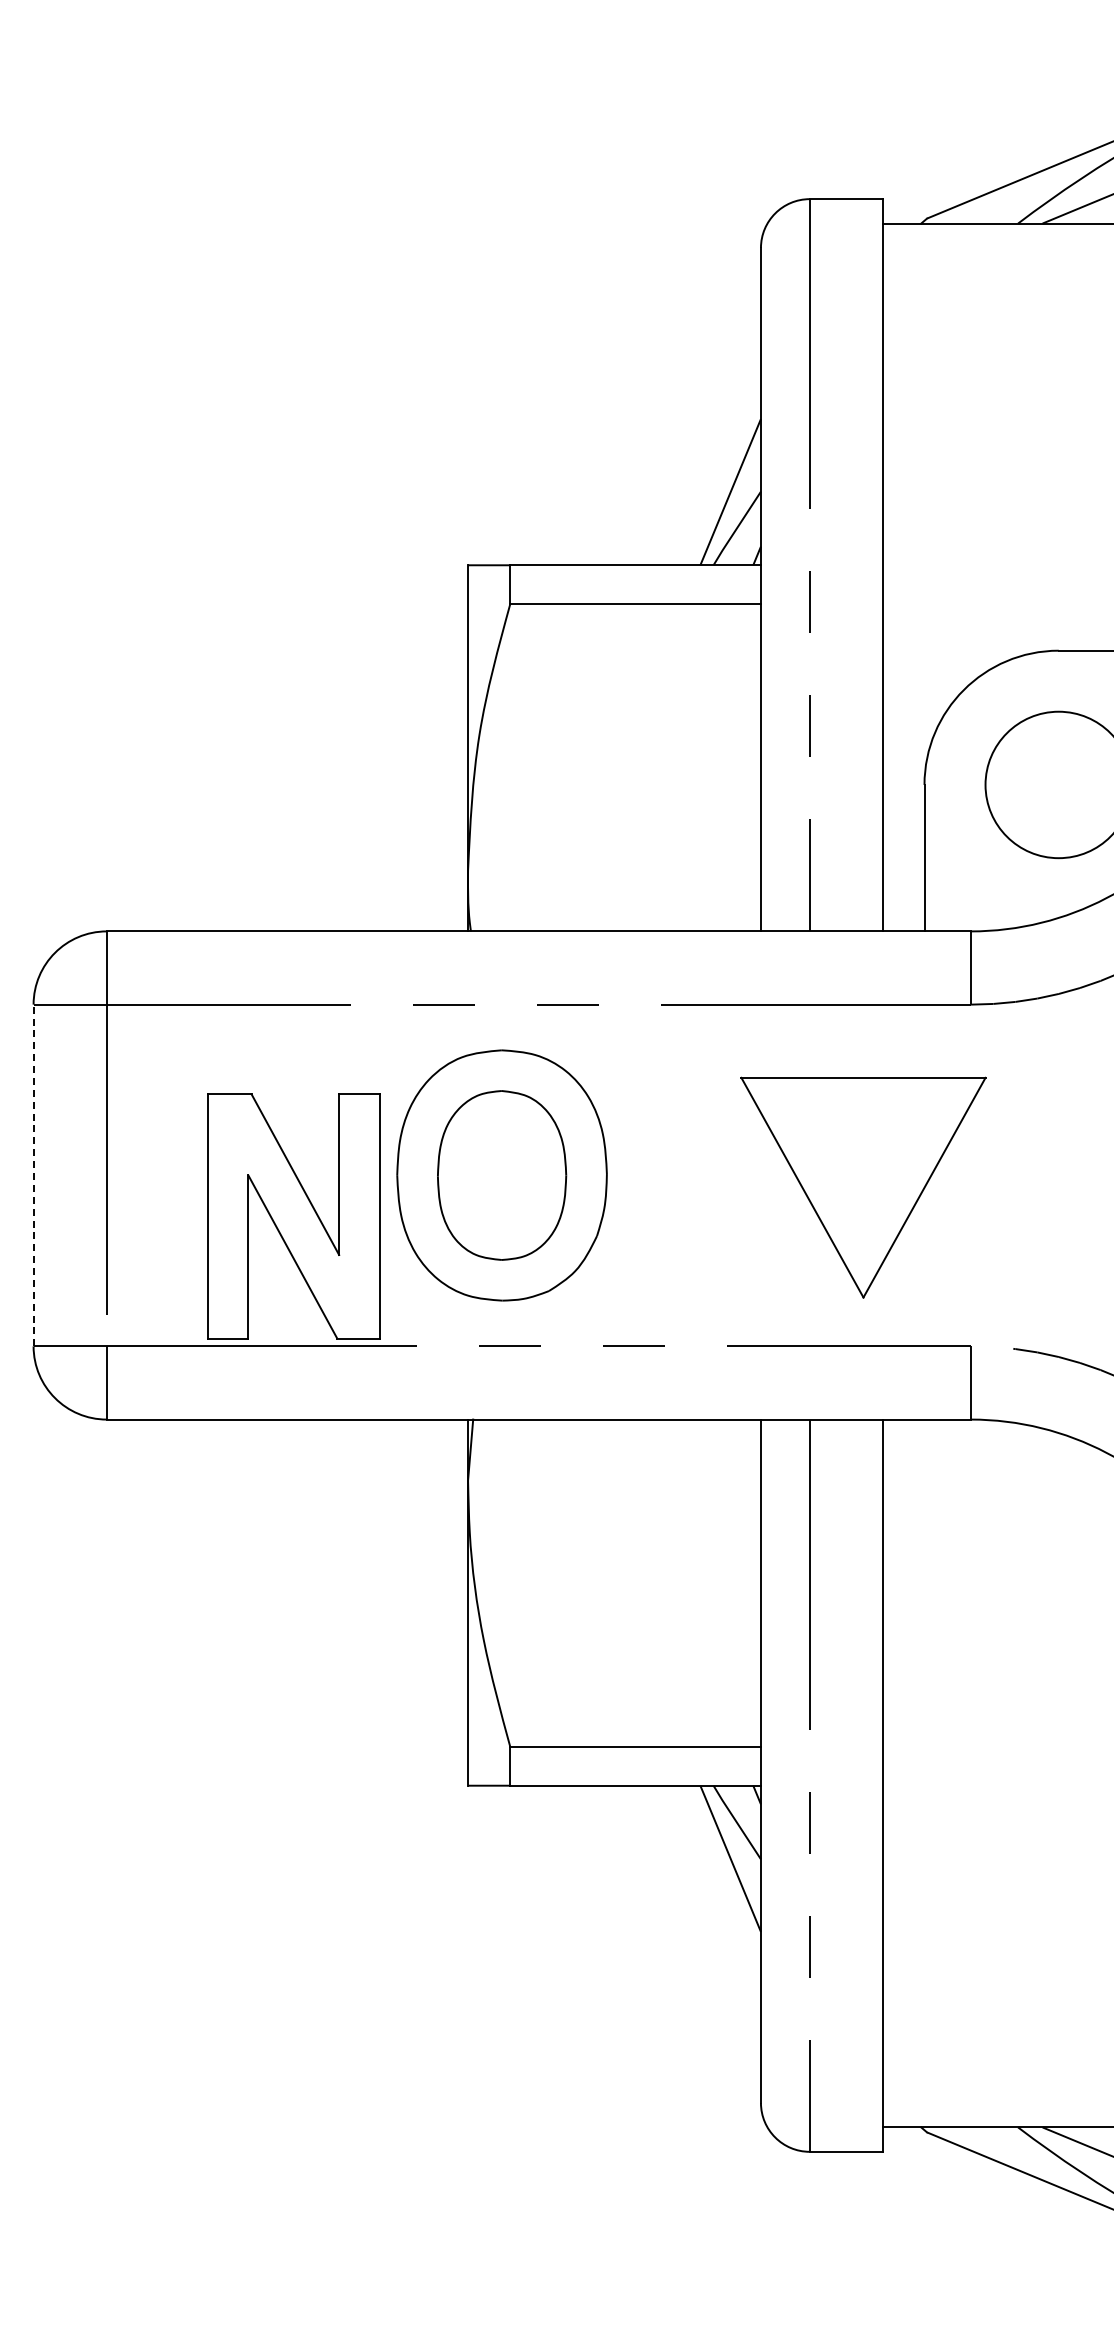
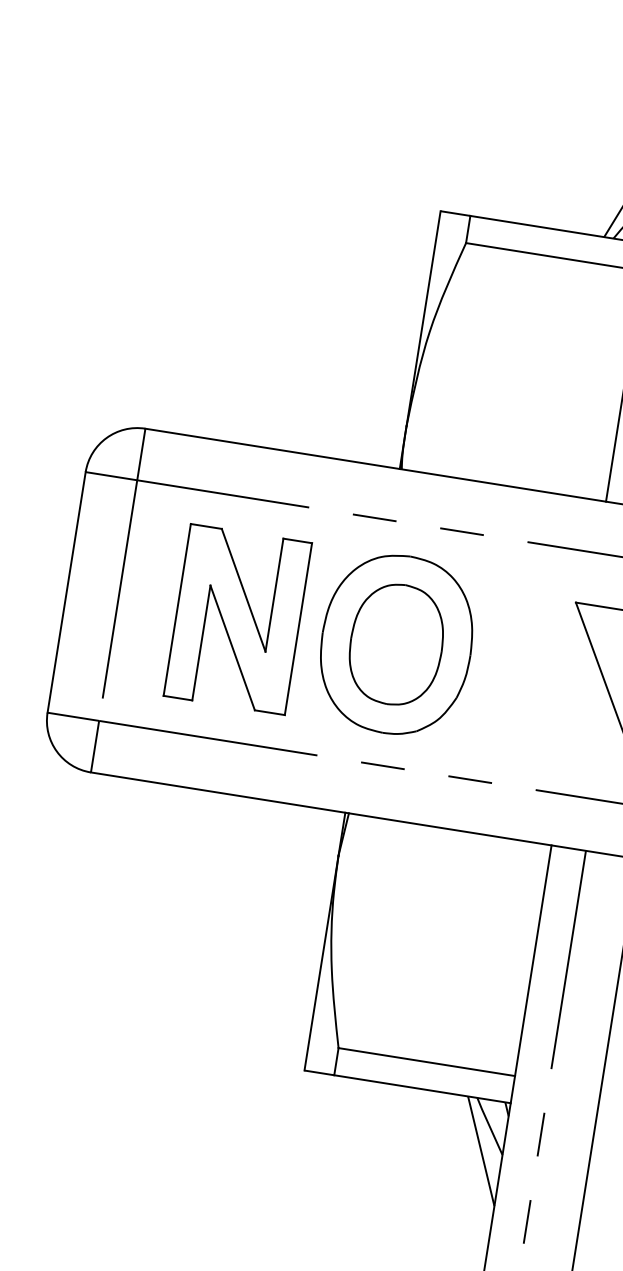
line: (33, 1175) -> (66, 592), dashed -> solid
part: (293, 1216) -> (237, 619), moved

